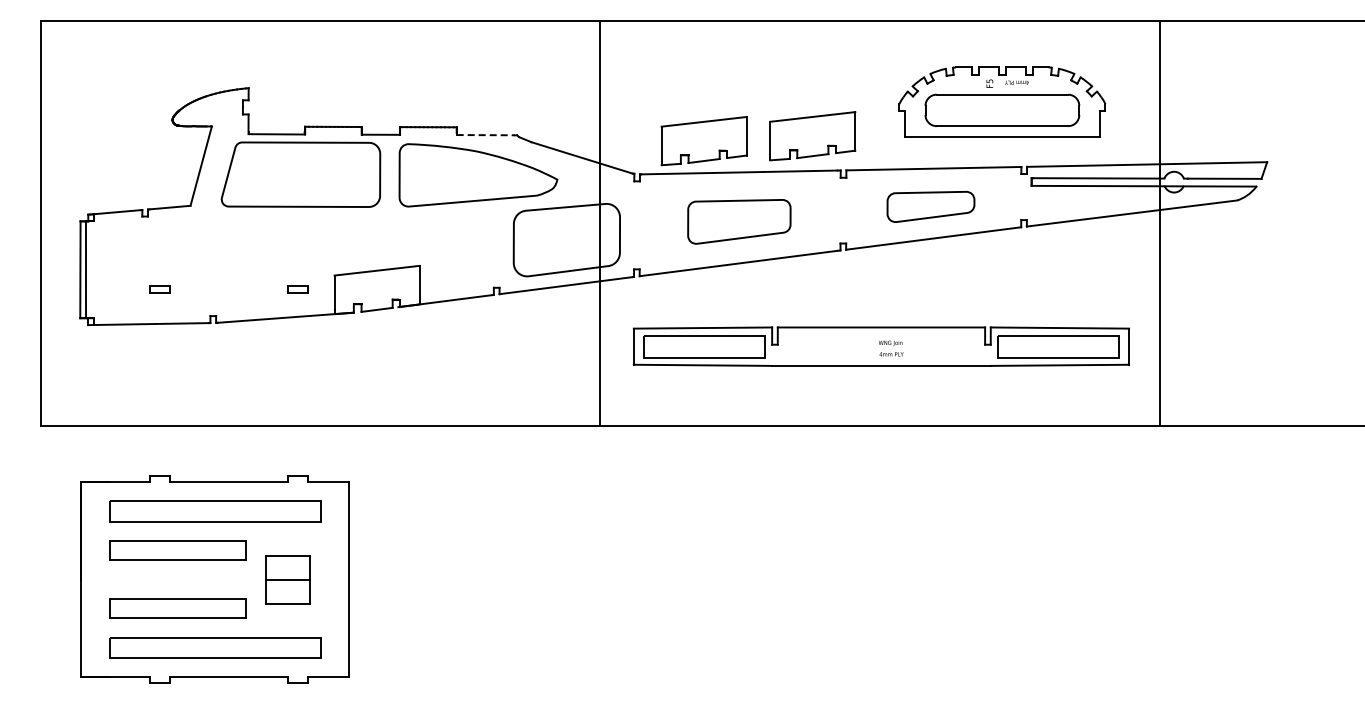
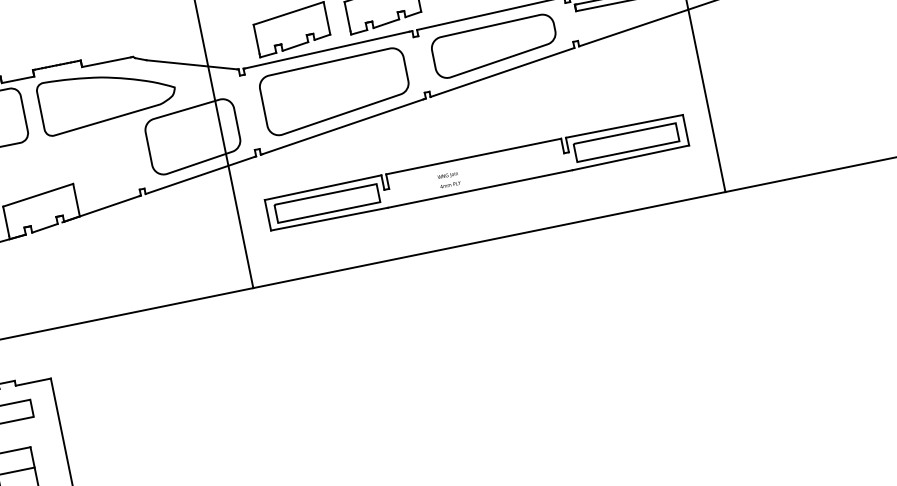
line: (485, 135) -> (106, 62), dashed -> solid
part: (930, 206) -> (494, 46), size x1.67
part: (739, 221) -> (335, 91), size x1.67
text: (891, 348) -> (449, 179), moved

